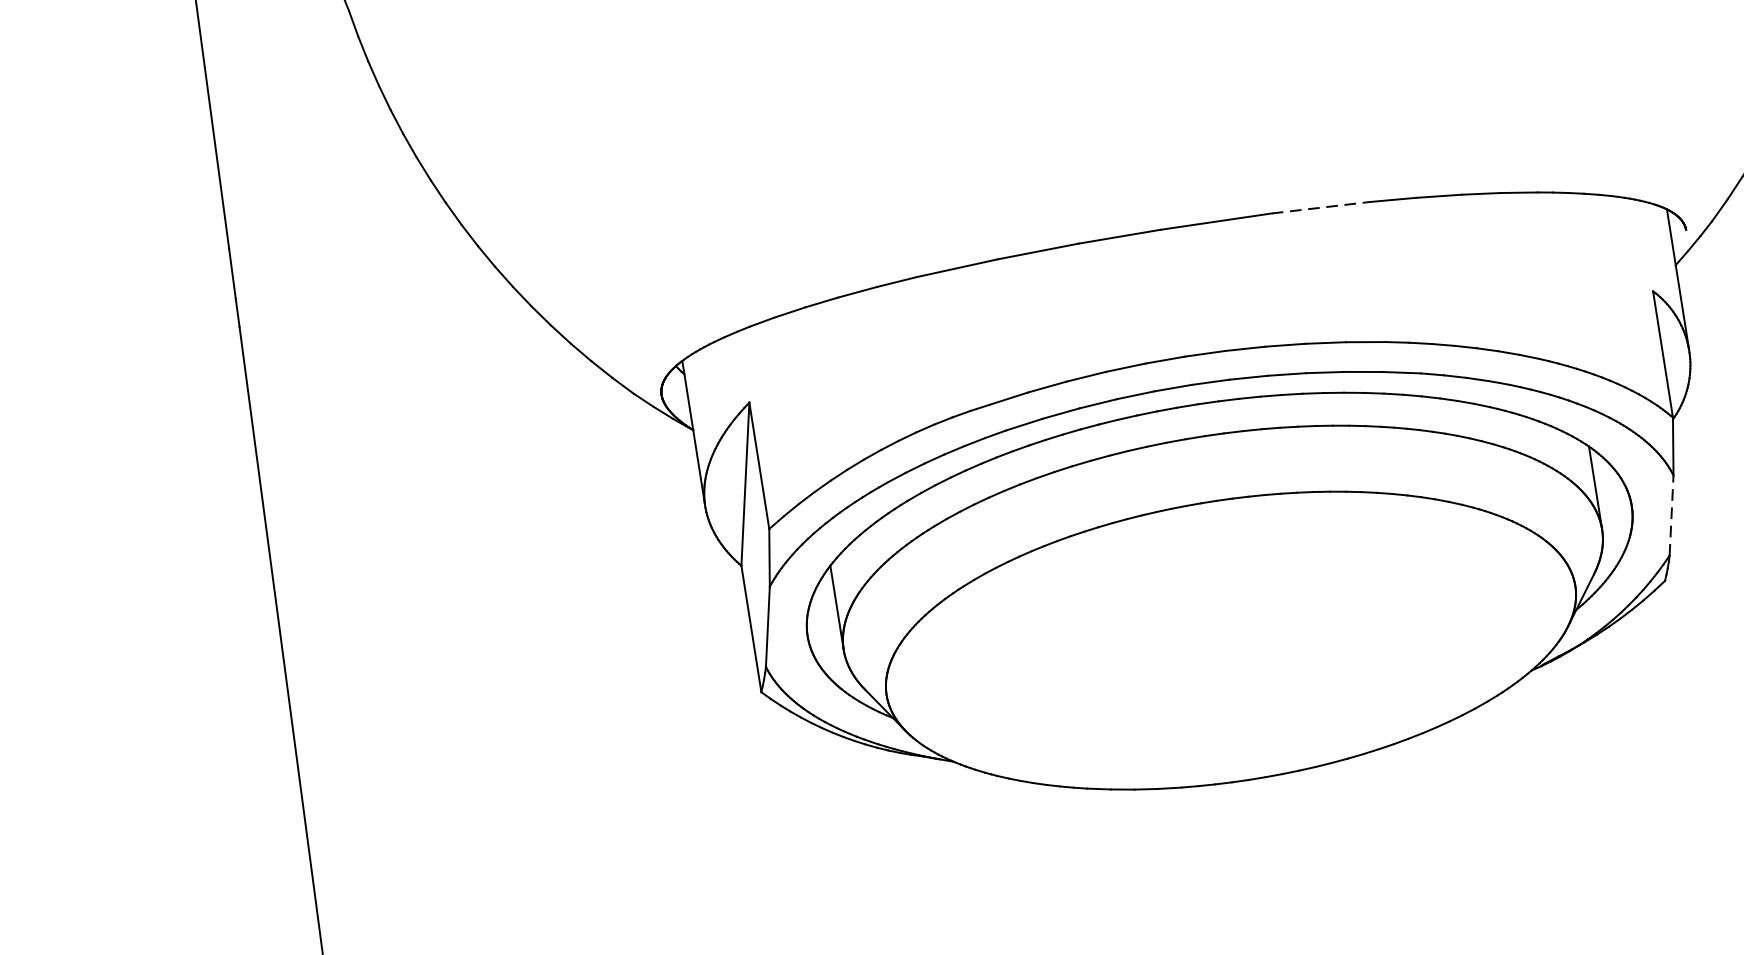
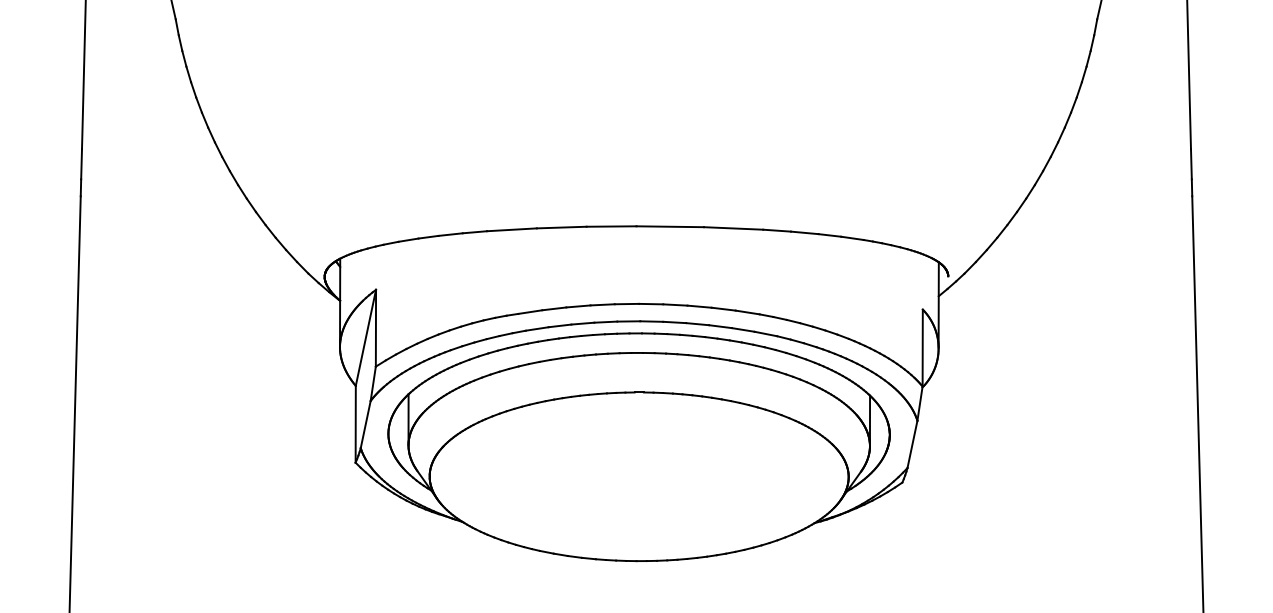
line: (1320, 207) -> (733, 228), dashed -> solid
line: (1671, 514) -> (912, 443), dashed -> solid

